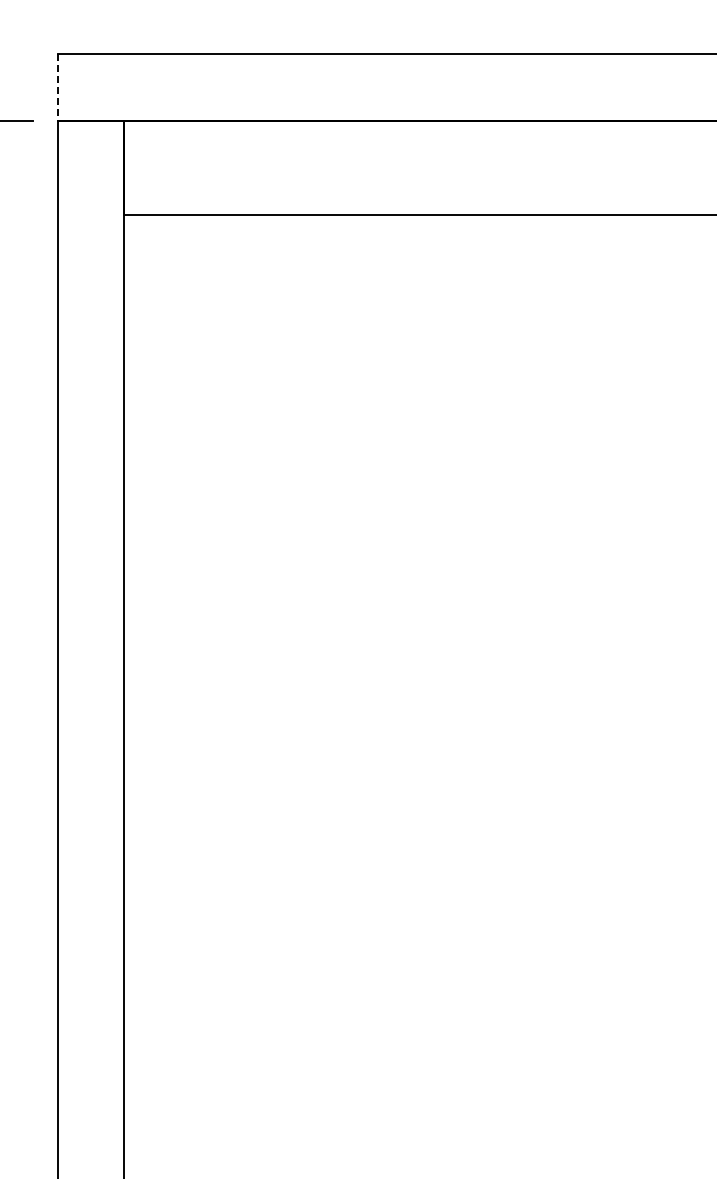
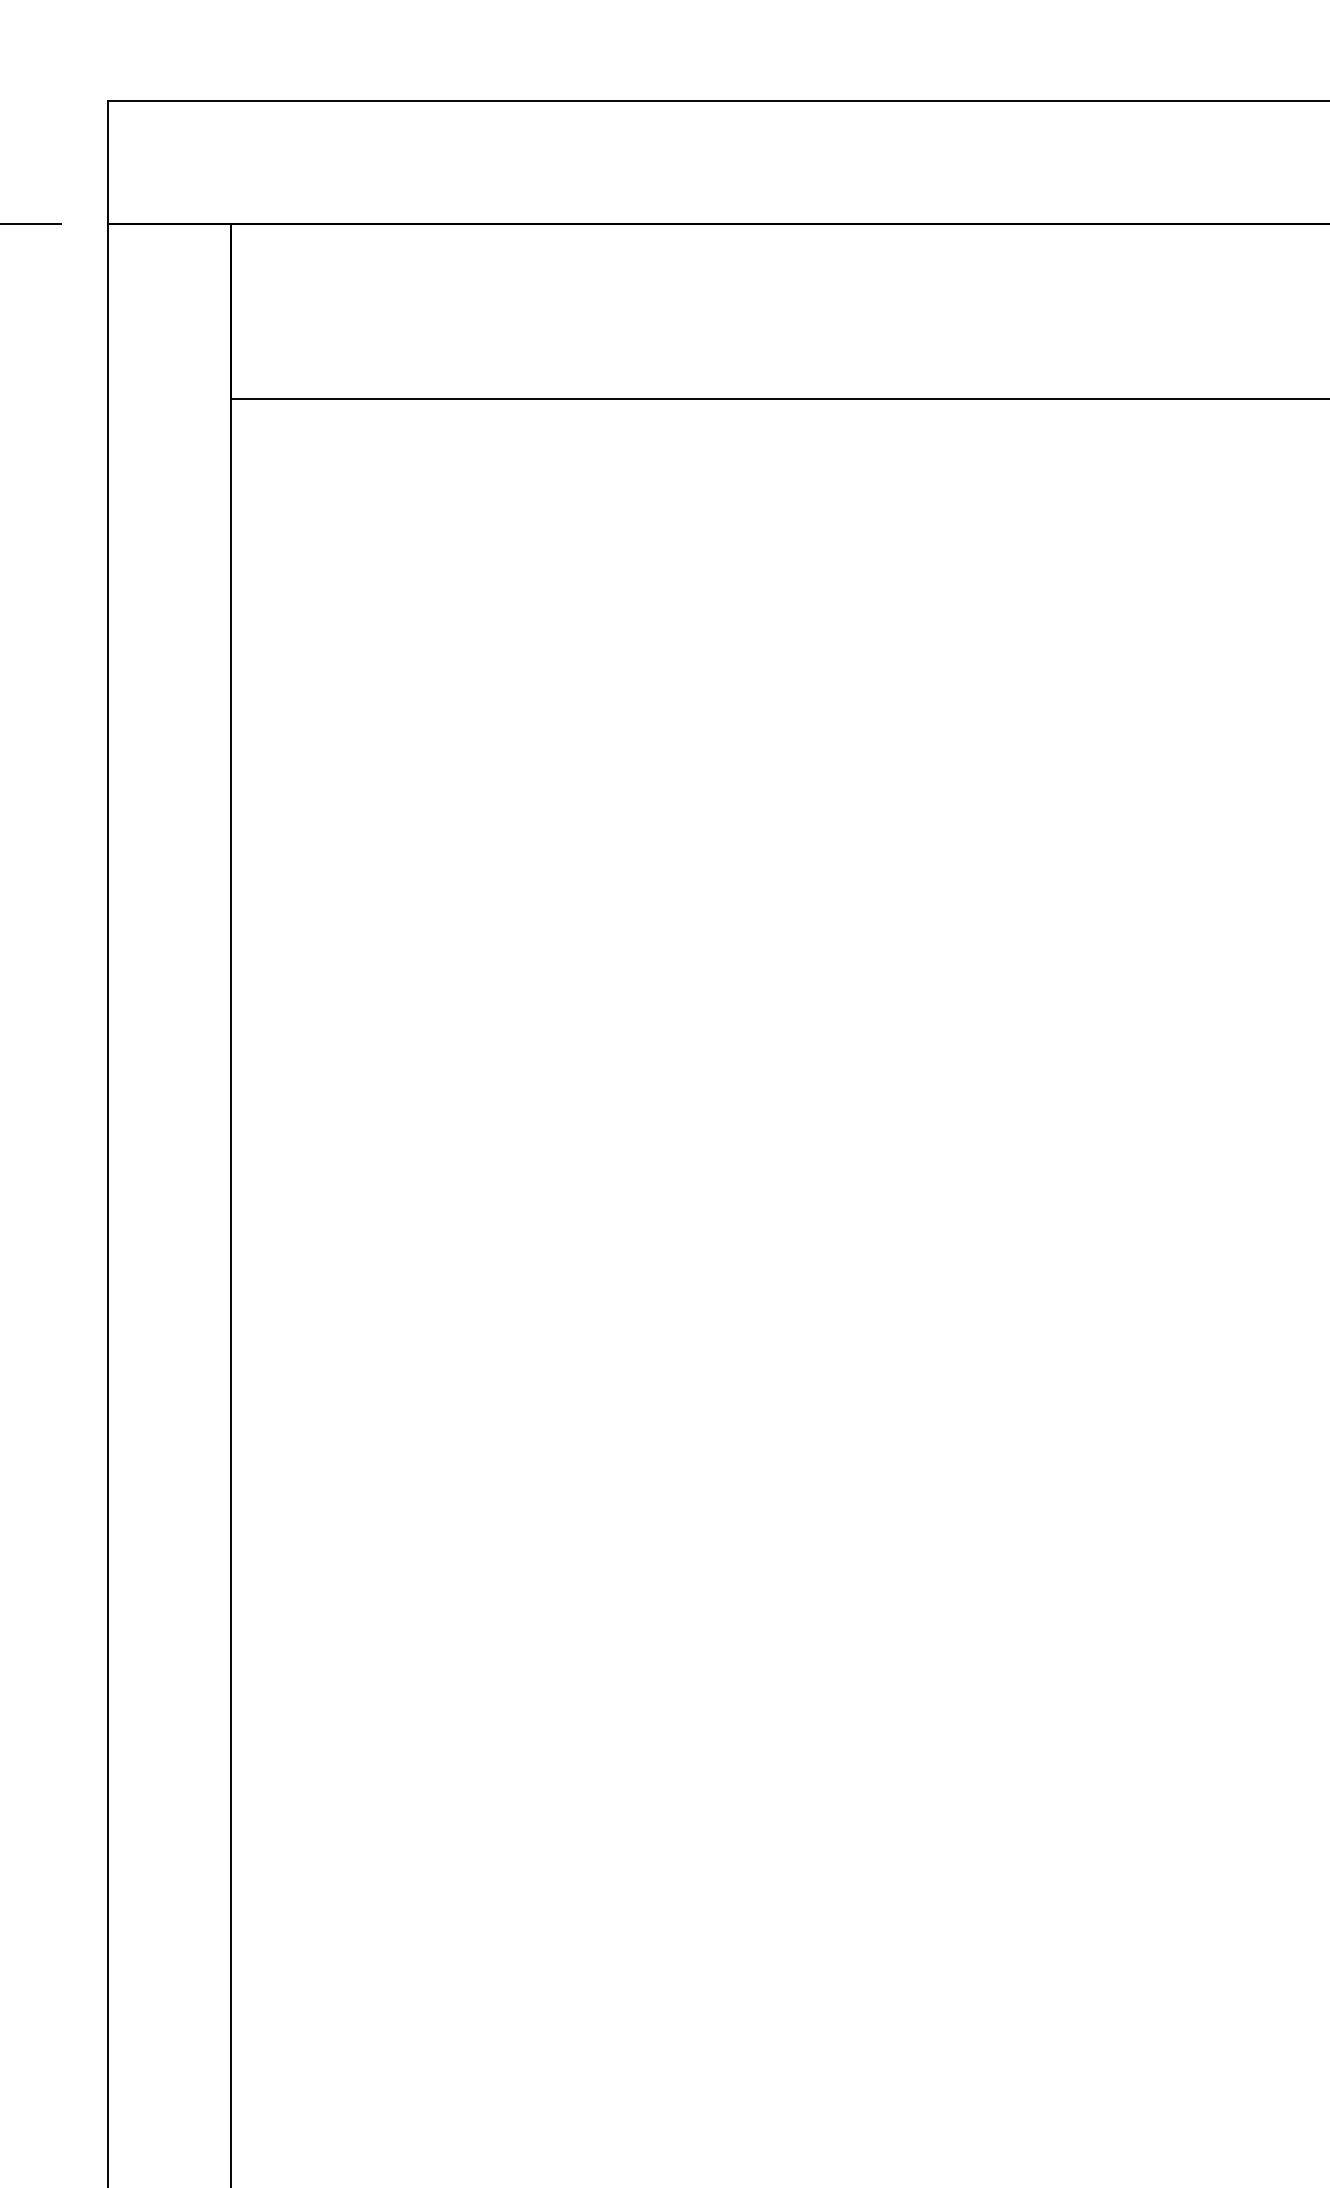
line: (58, 87) -> (108, 162), dashed -> solid

